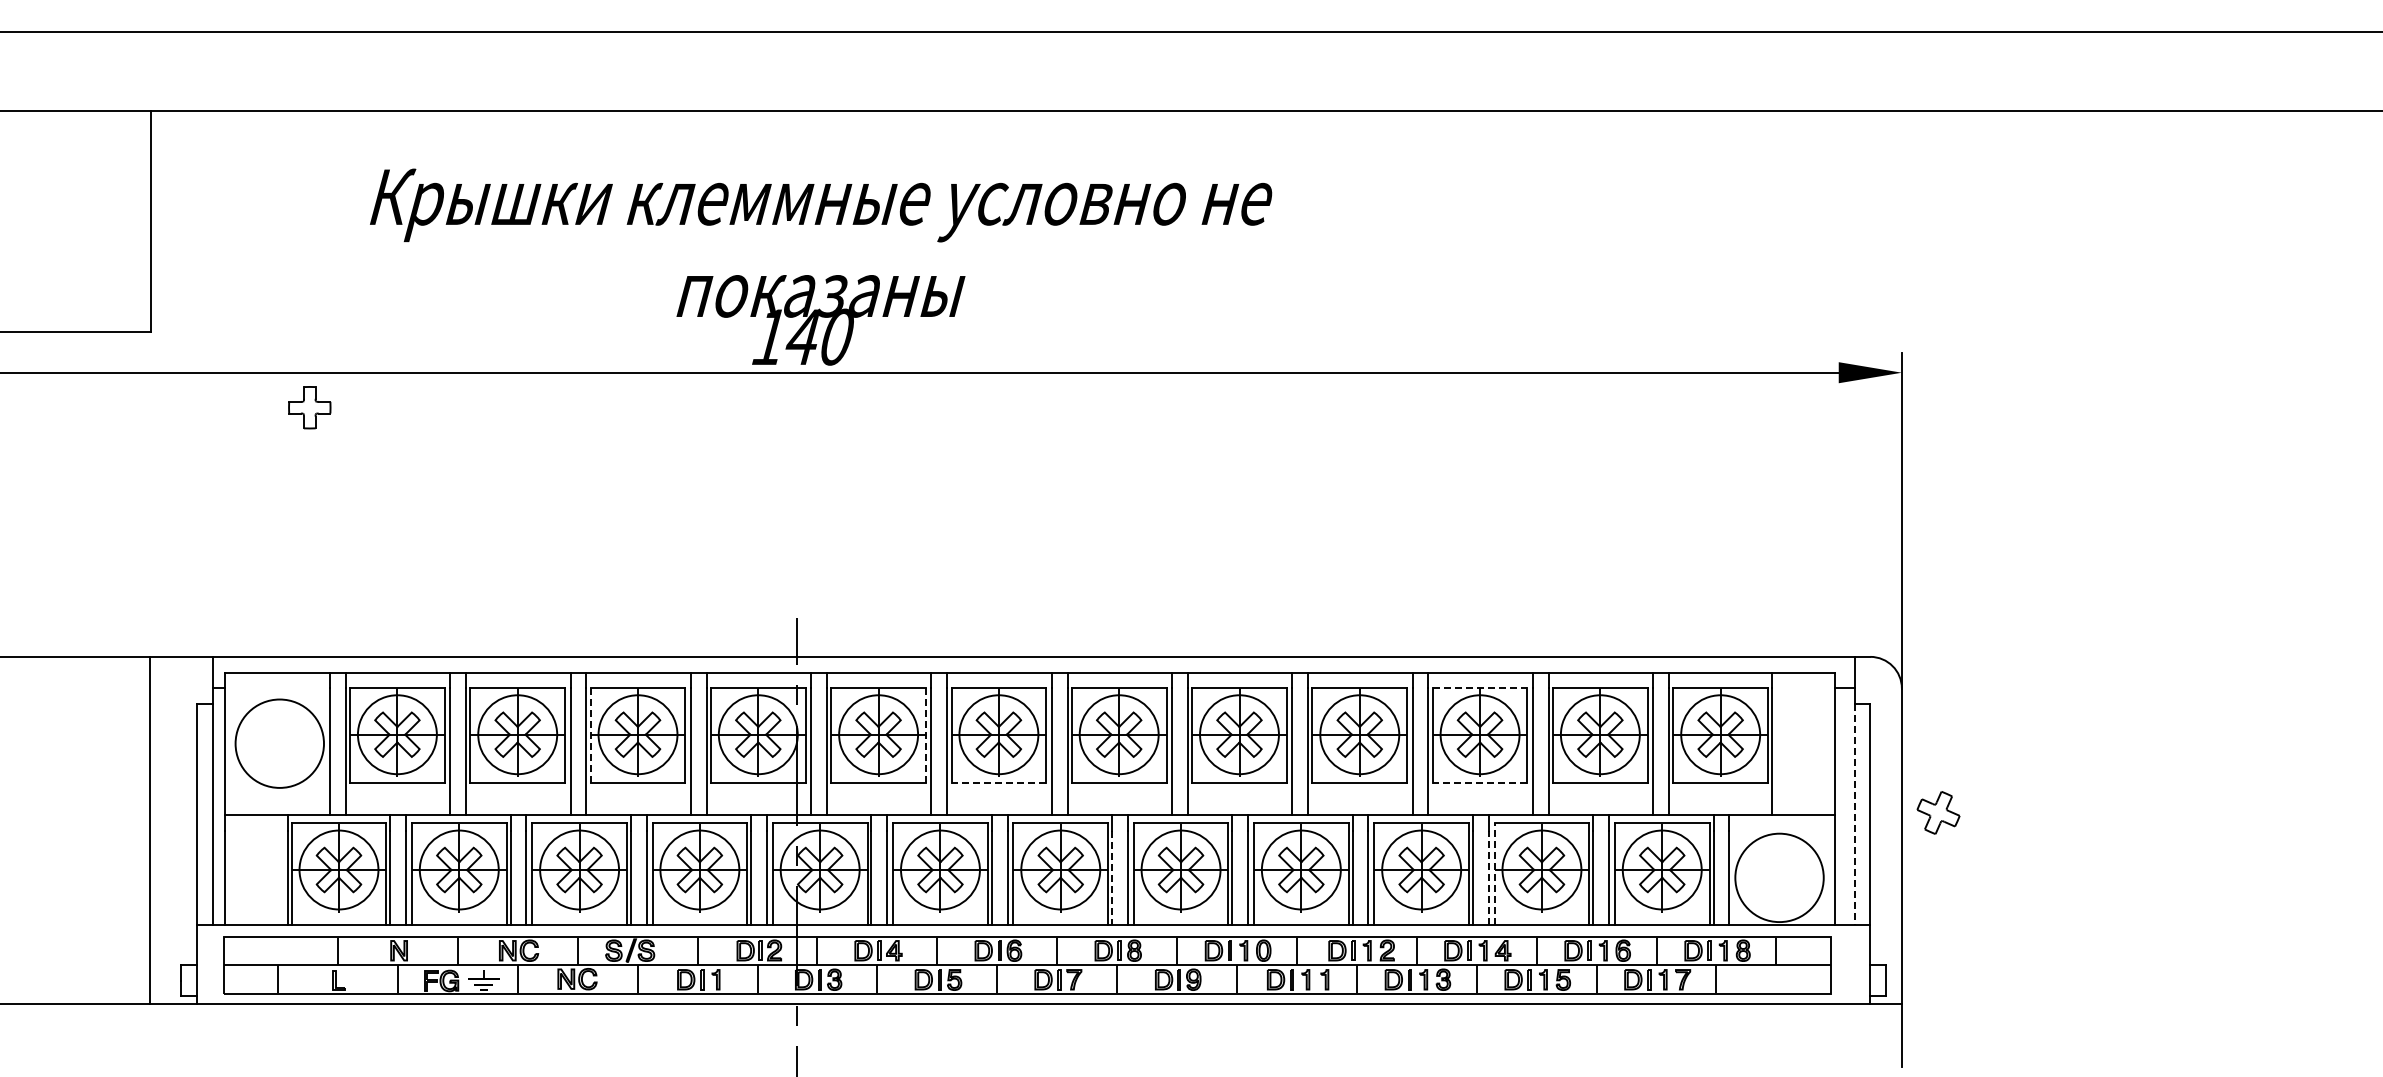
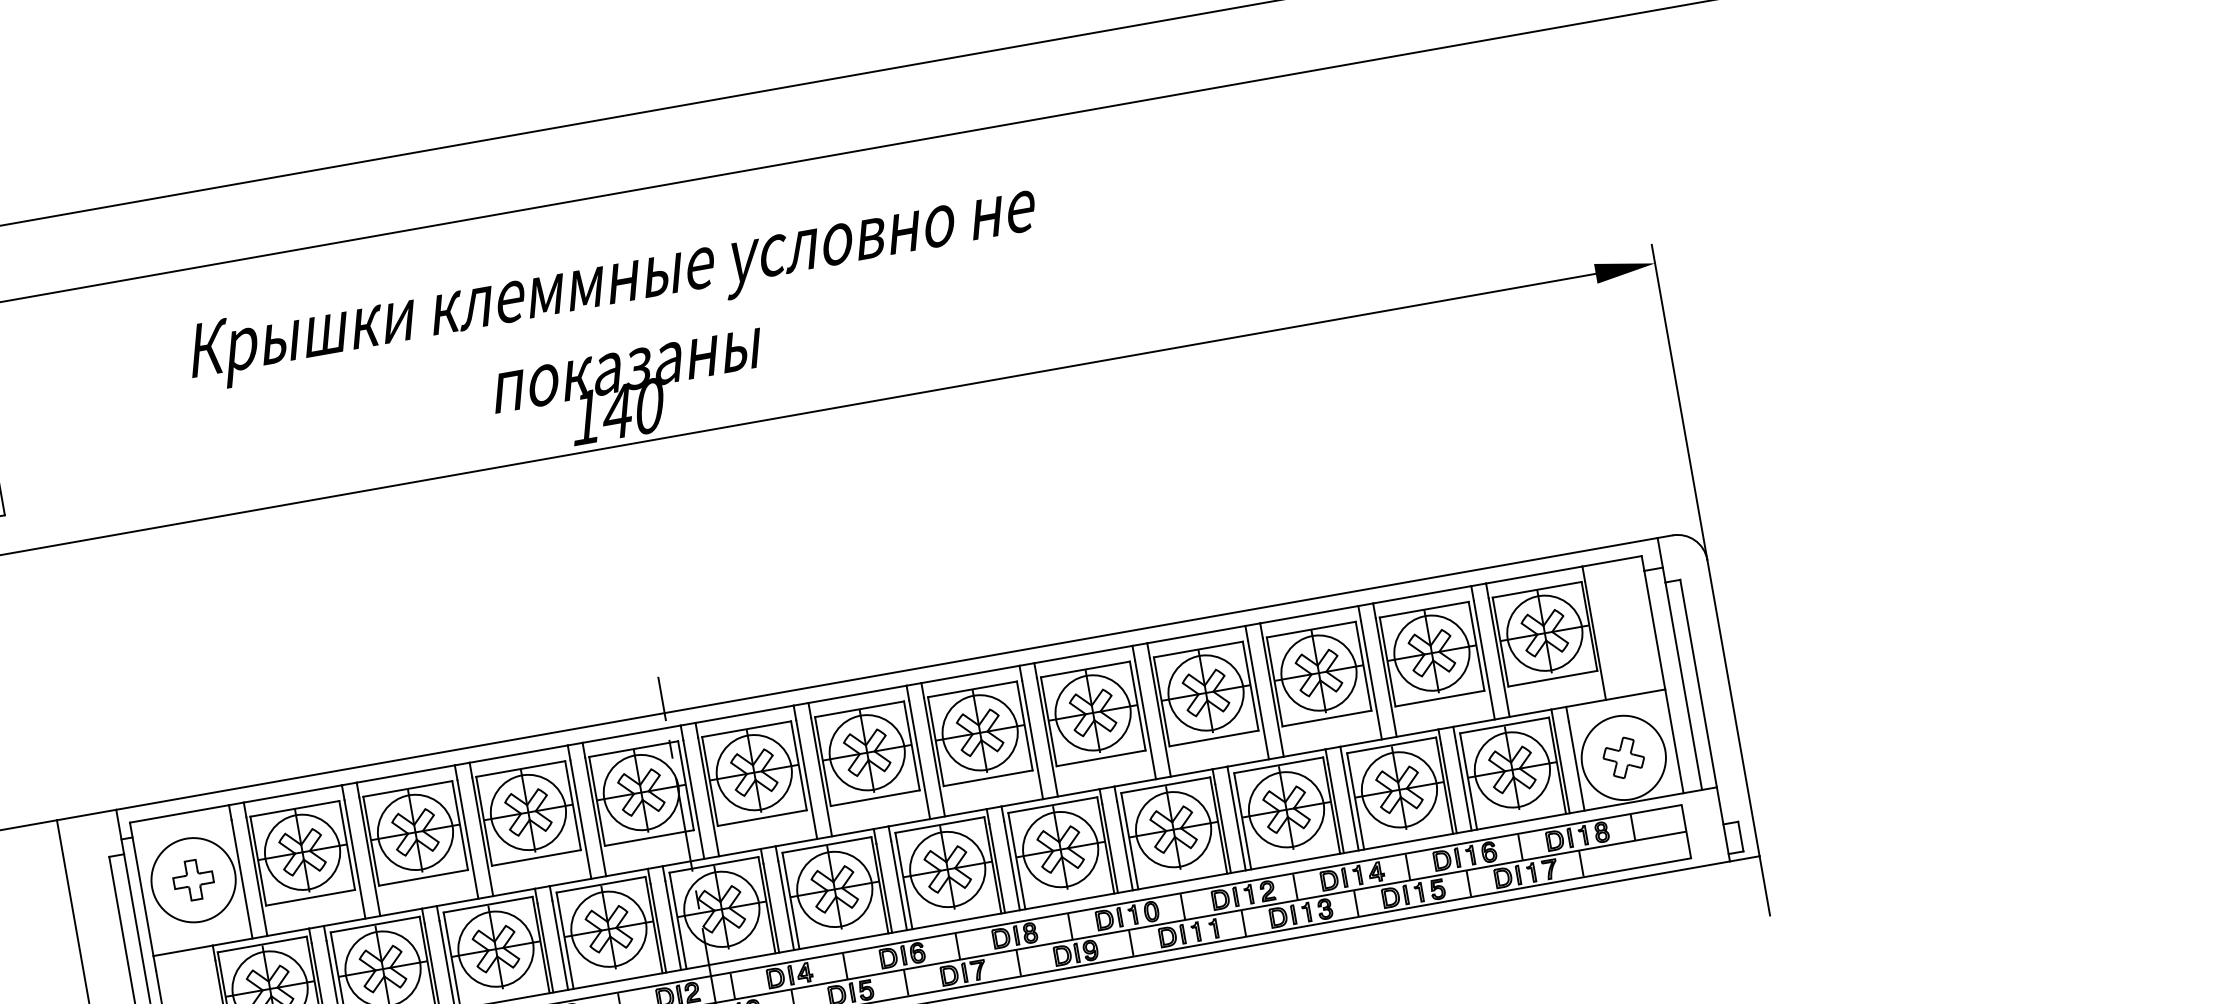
part: (309, 407) -> (193, 880), moved
line: (1480, 688) -> (1311, 629), dashed -> solid
line: (590, 735) -> (483, 821), dashed -> solid
line: (925, 736) -> (798, 766), dashed -> solid
line: (998, 783) -> (874, 798), dashed -> solid
line: (1479, 783) -> (1326, 718), dashed -> solid
part: (1938, 812) -> (1623, 757), moved
line: (1854, 814) -> (1683, 685), dashed -> solid
line: (1494, 873) -> (1355, 800), dashed -> solid
line: (1488, 877) -> (1350, 805), dashed -> solid
line: (1112, 878) -> (997, 868), dashed -> solid

